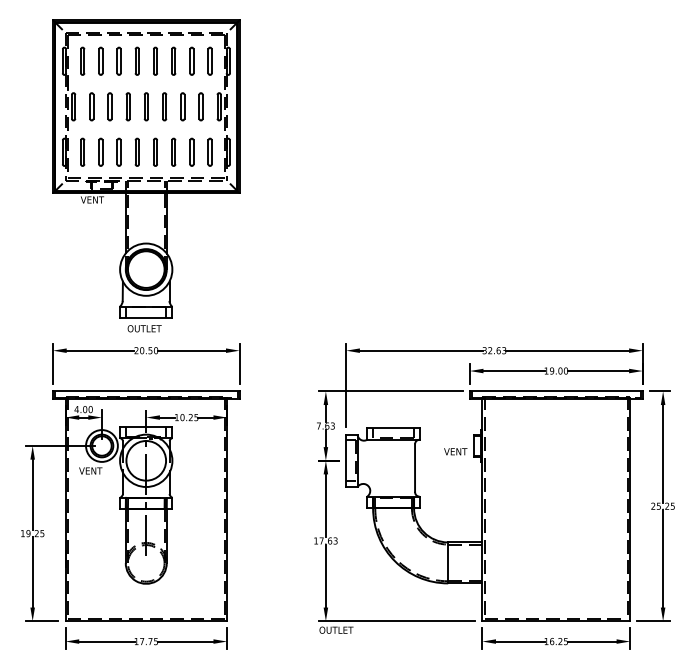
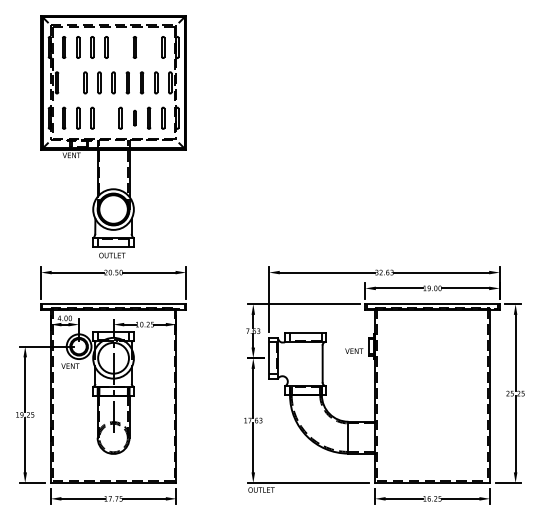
line: (153, 61) -> (119, 47), removed
line: (192, 61) -> (149, 47), removed
line: (90, 106) -> (70, 82), removed
line: (135, 151) -> (105, 117), removed
part: (173, 151) -> (134, 117), size x0.7

